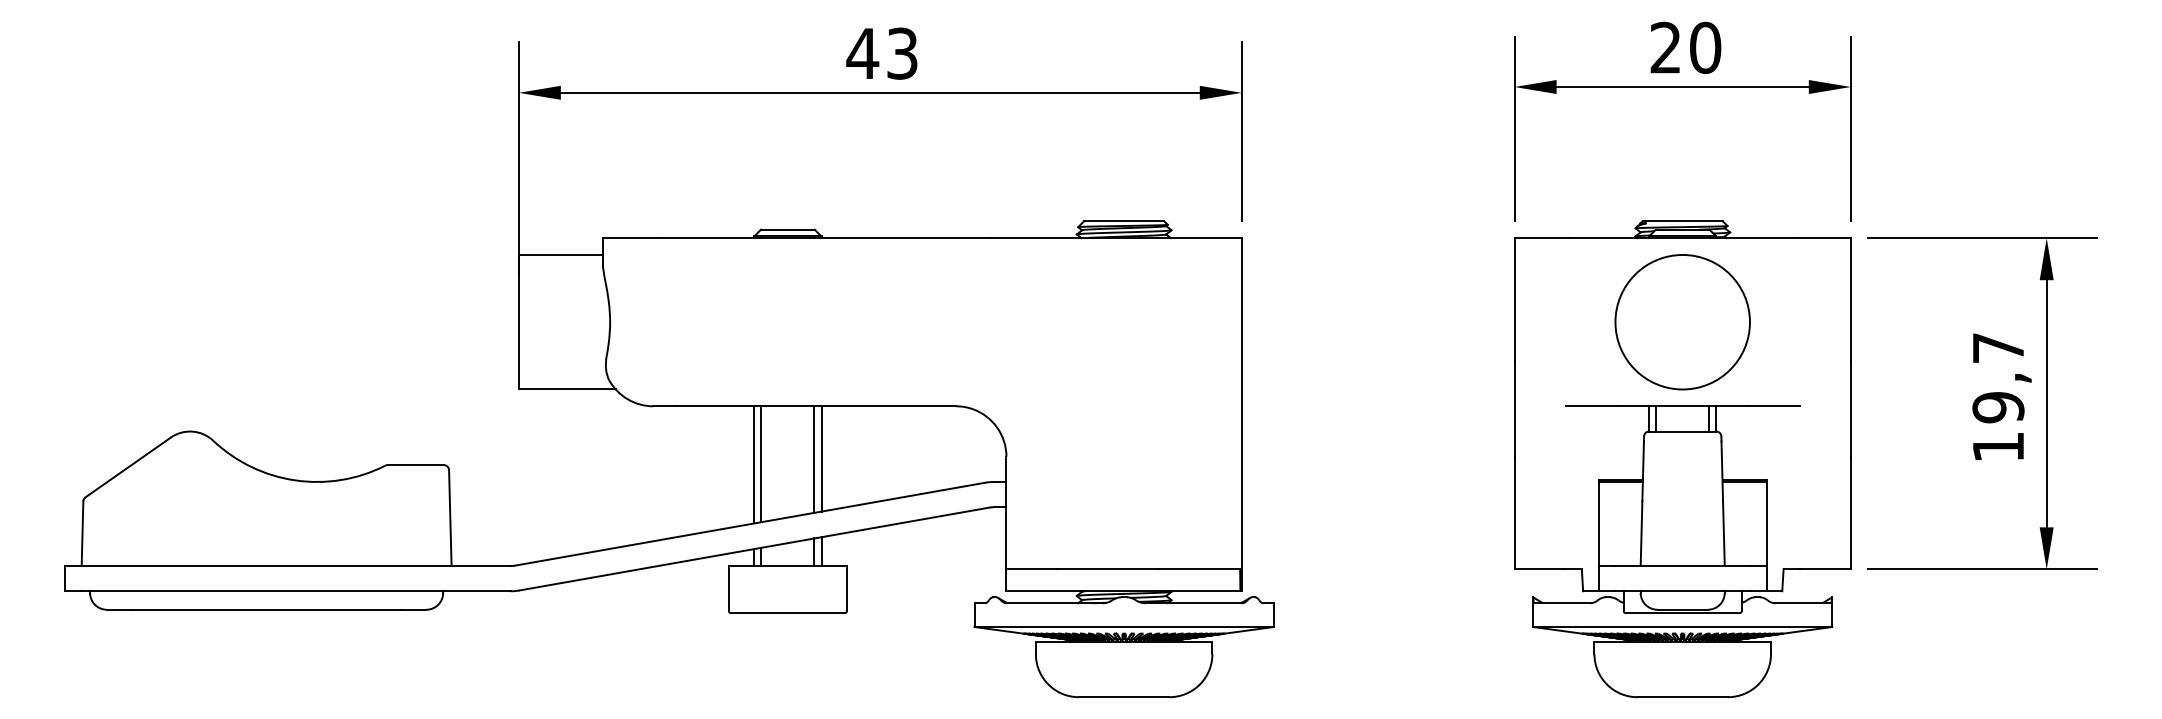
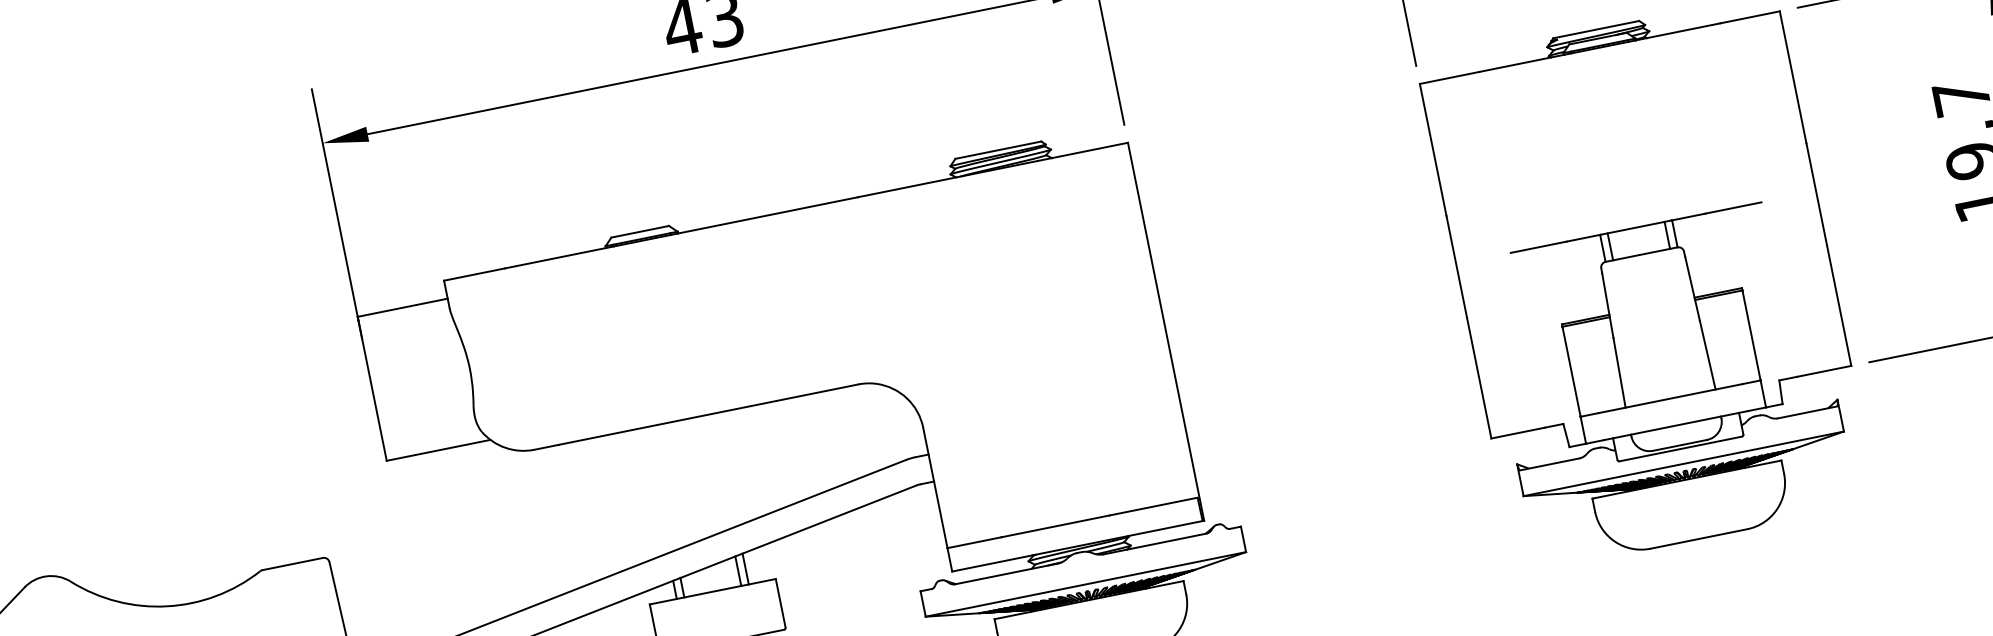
circle: (1682, 322) -> (1617, 137), removed
line: (821, 458) -> (725, 469), removed
line: (814, 459) -> (718, 471), removed
line: (754, 464) -> (655, 490), removed
line: (761, 464) -> (662, 488), removed

